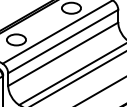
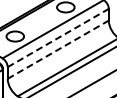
line: (63, 40) -> (58, 37), solid -> dashed
line: (63, 54) -> (58, 49), solid -> dashed

